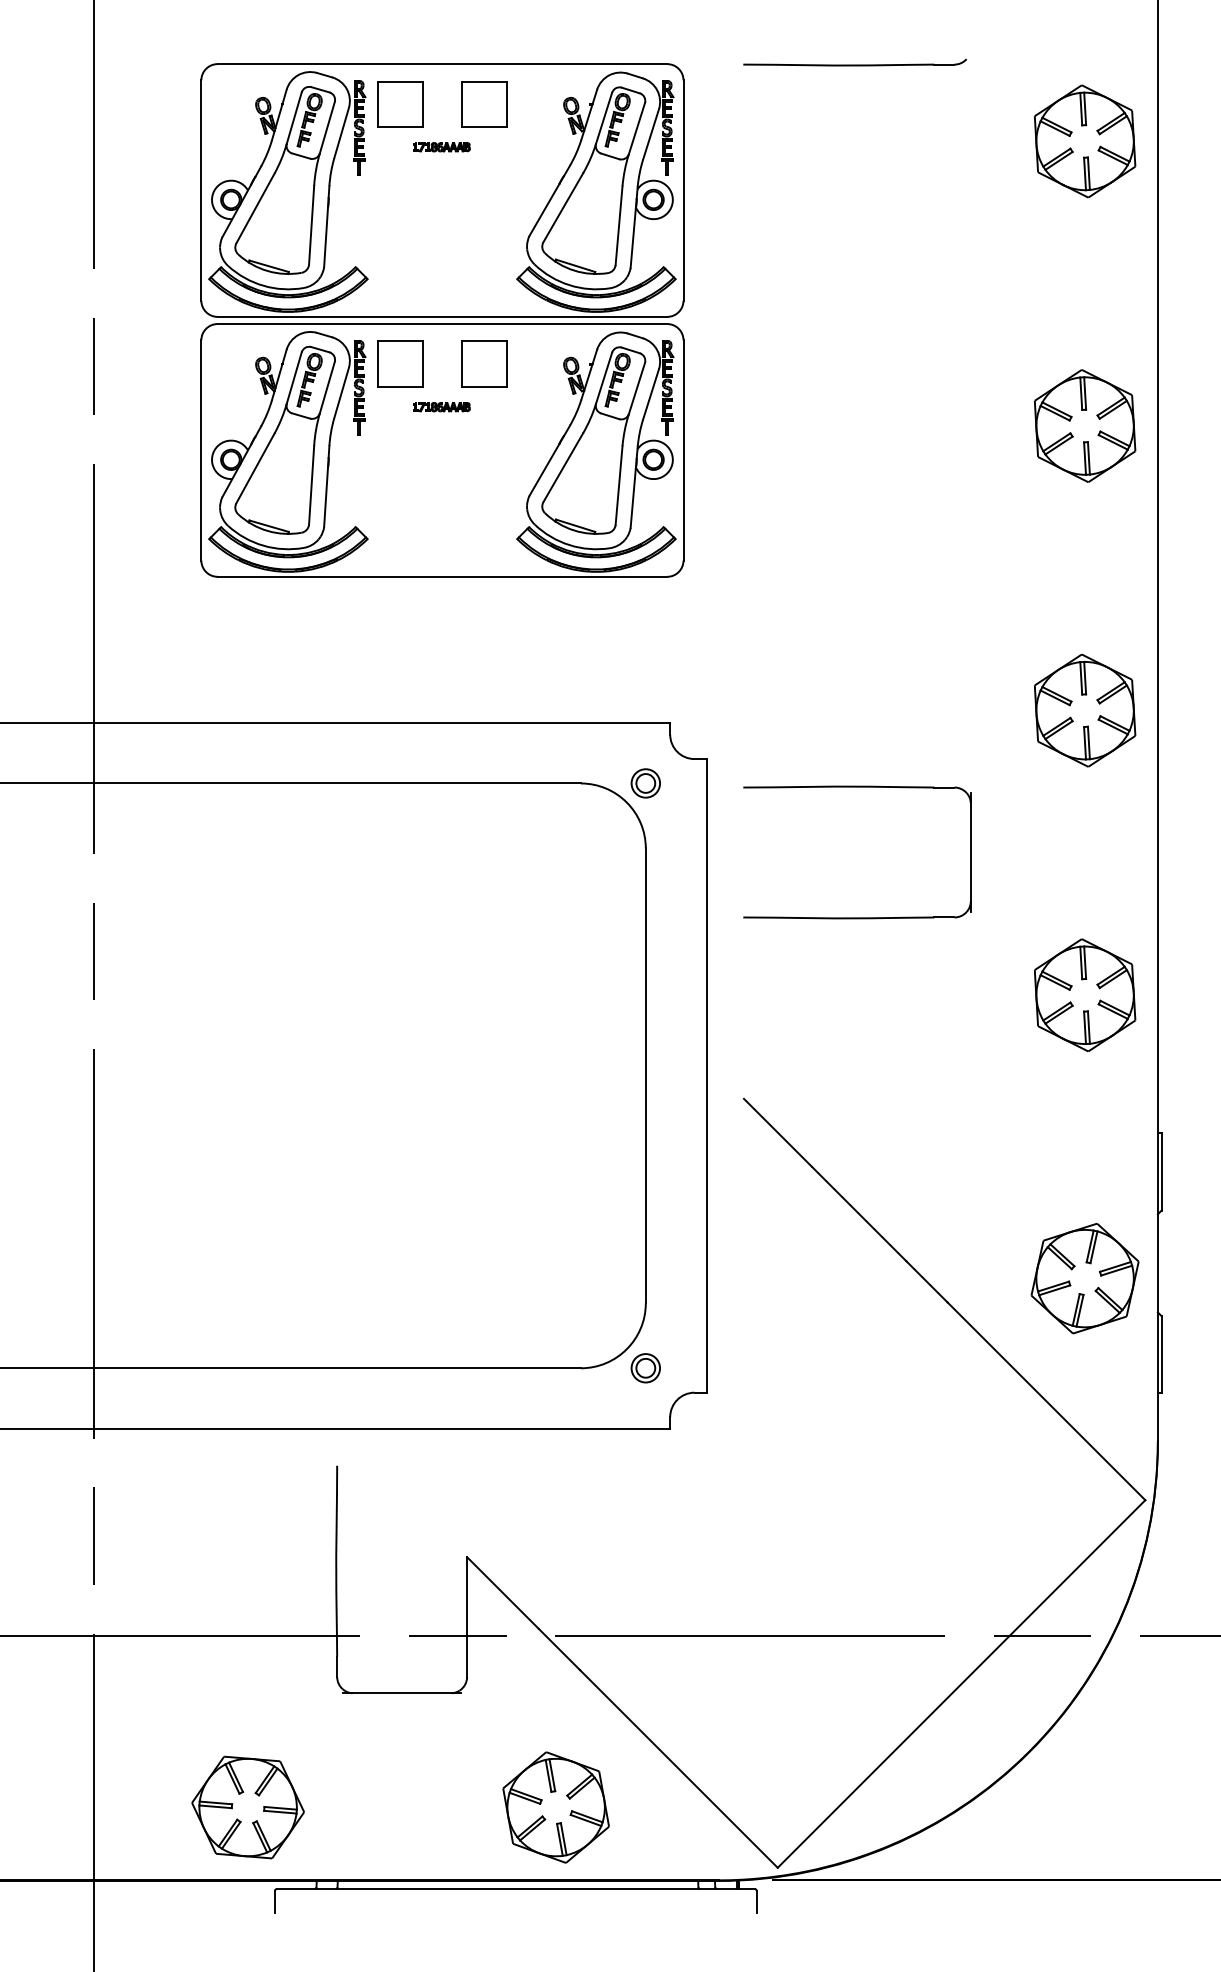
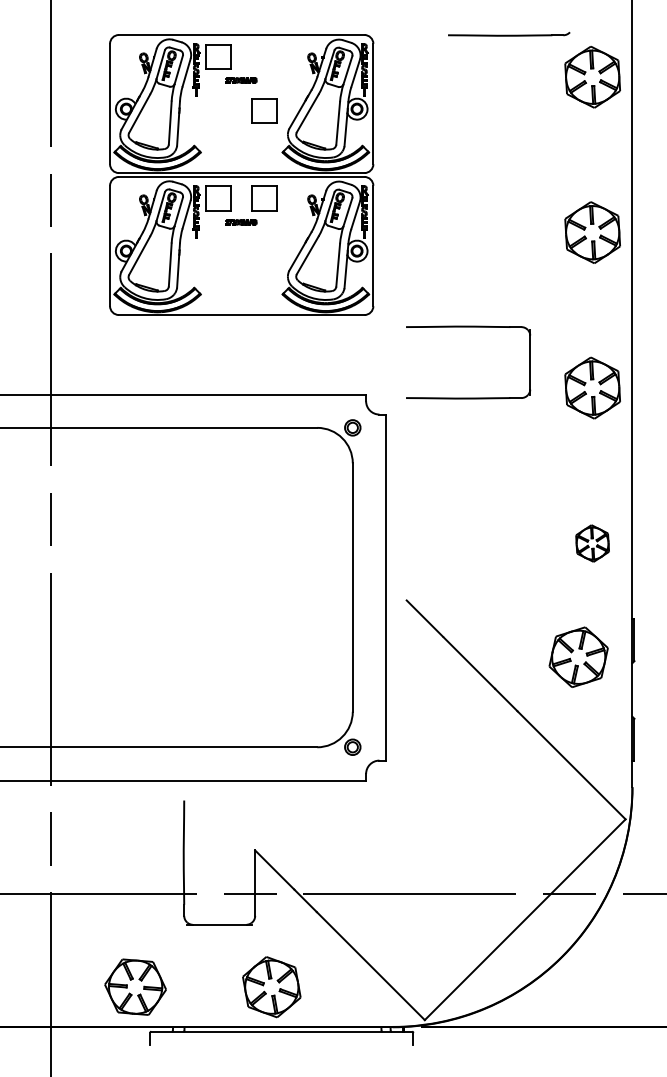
part: (855, 61) -> (509, 33), moved
part: (484, 103) -> (264, 110), moved
part: (857, 788) -> (468, 327), moved
part: (1084, 995) -> (592, 543), size x0.6
part: (1084, 1277) -> (578, 656), moved
part: (555, 1808) -> (271, 987), moved

